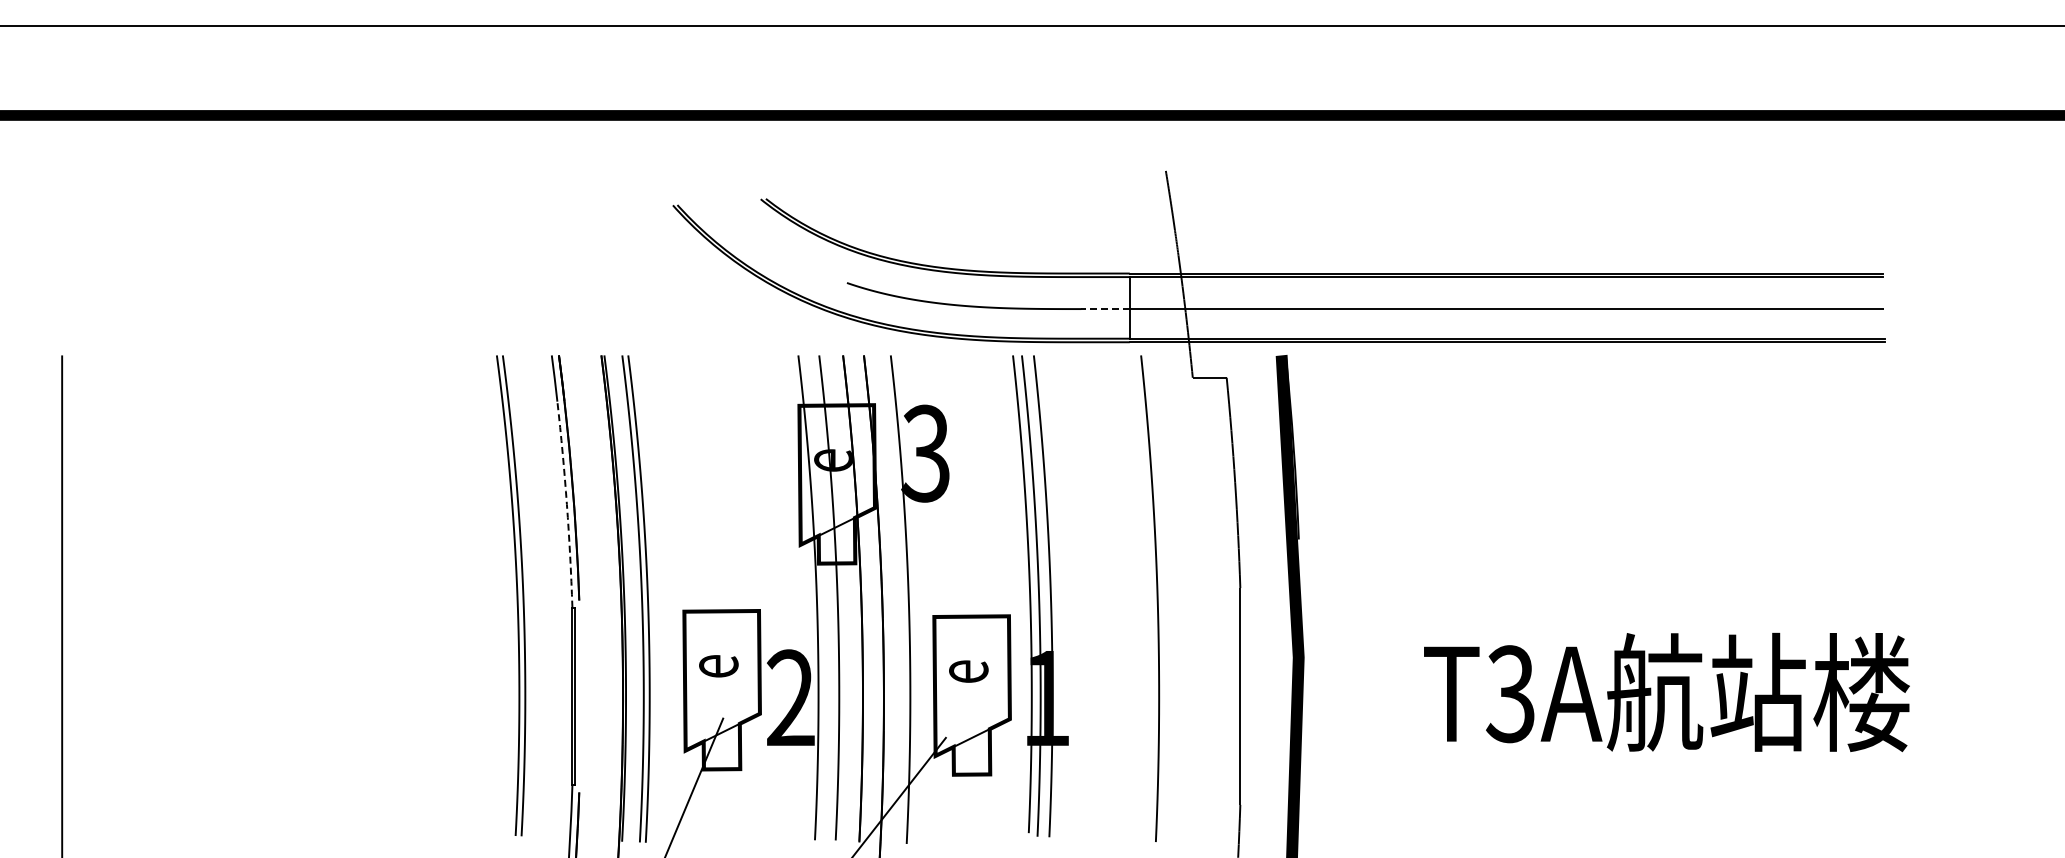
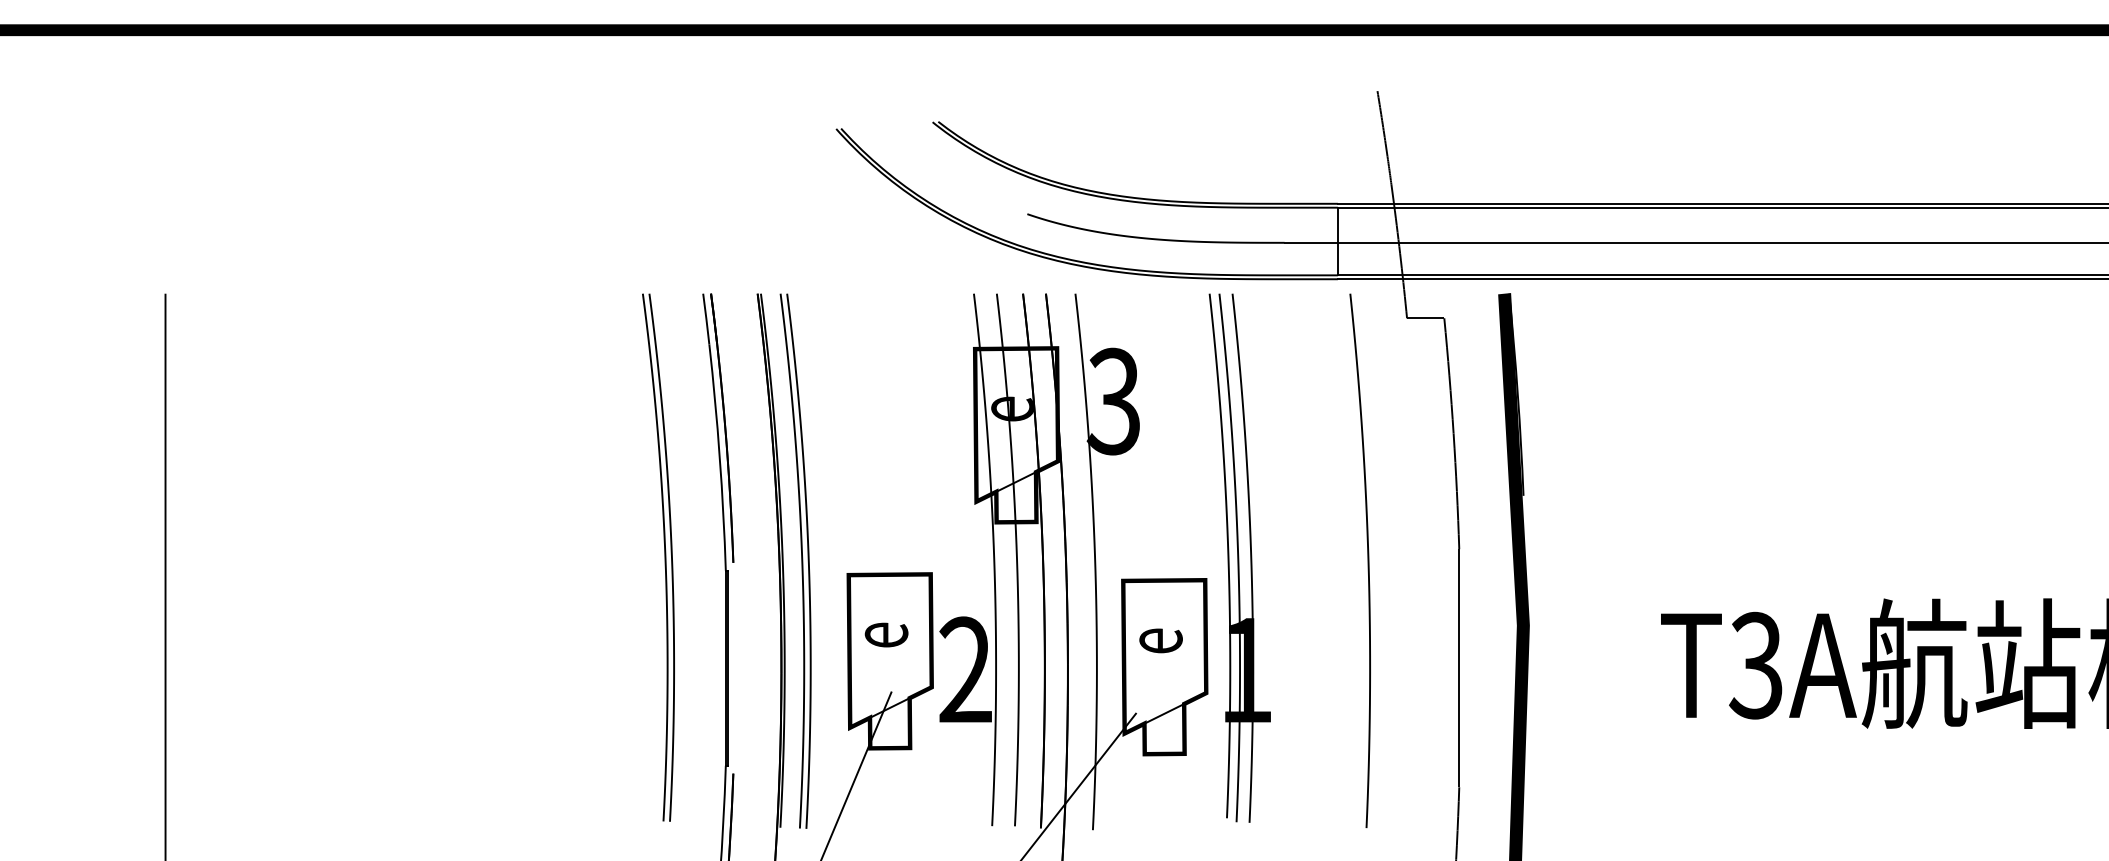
line: (1105, 309) -> (1311, 243), dashed -> solid
arc: (566, 504) -> (719, 457), dashed -> solid

